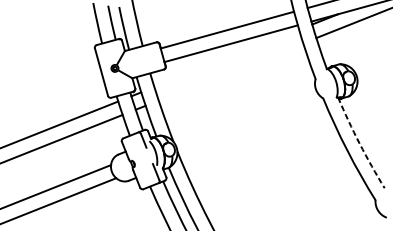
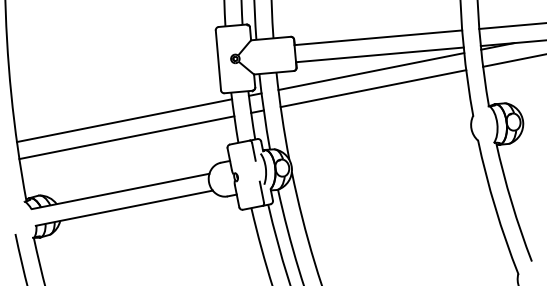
line: (226, 58) -> (371, 71), added
line: (230, 71) -> (373, 88), added
arc: (359, 143) -> (511, 202), dashed -> solid

